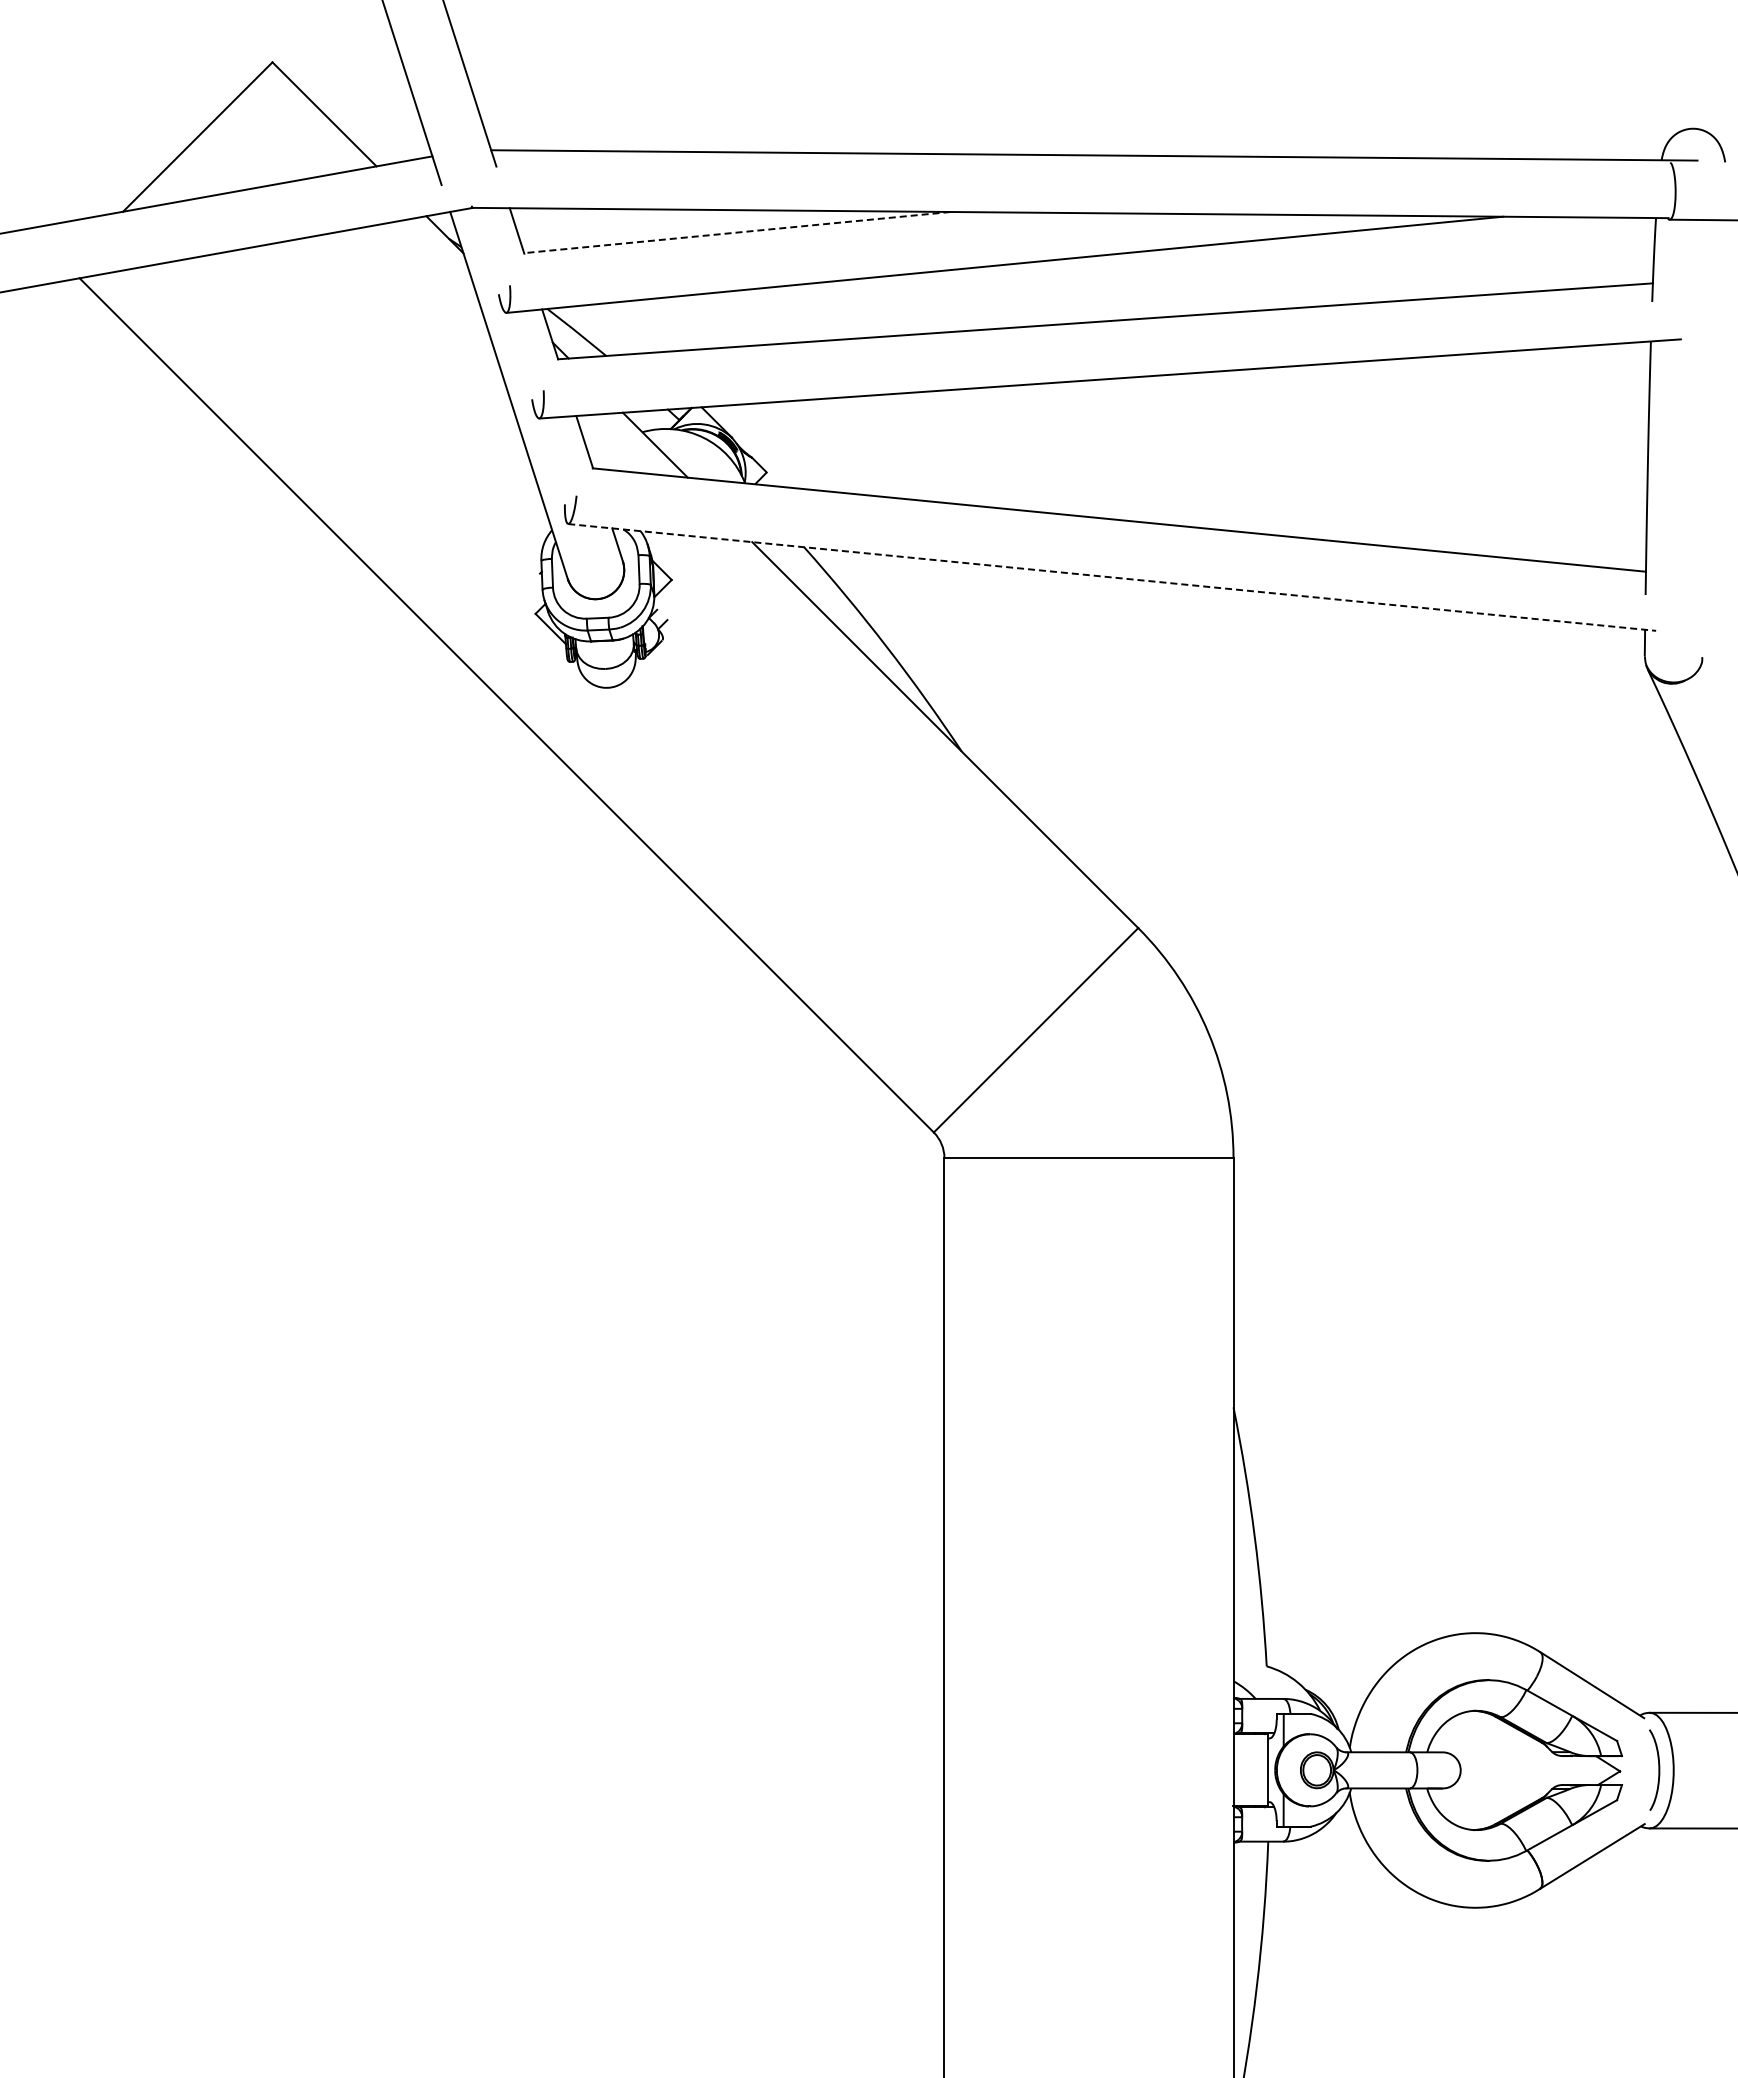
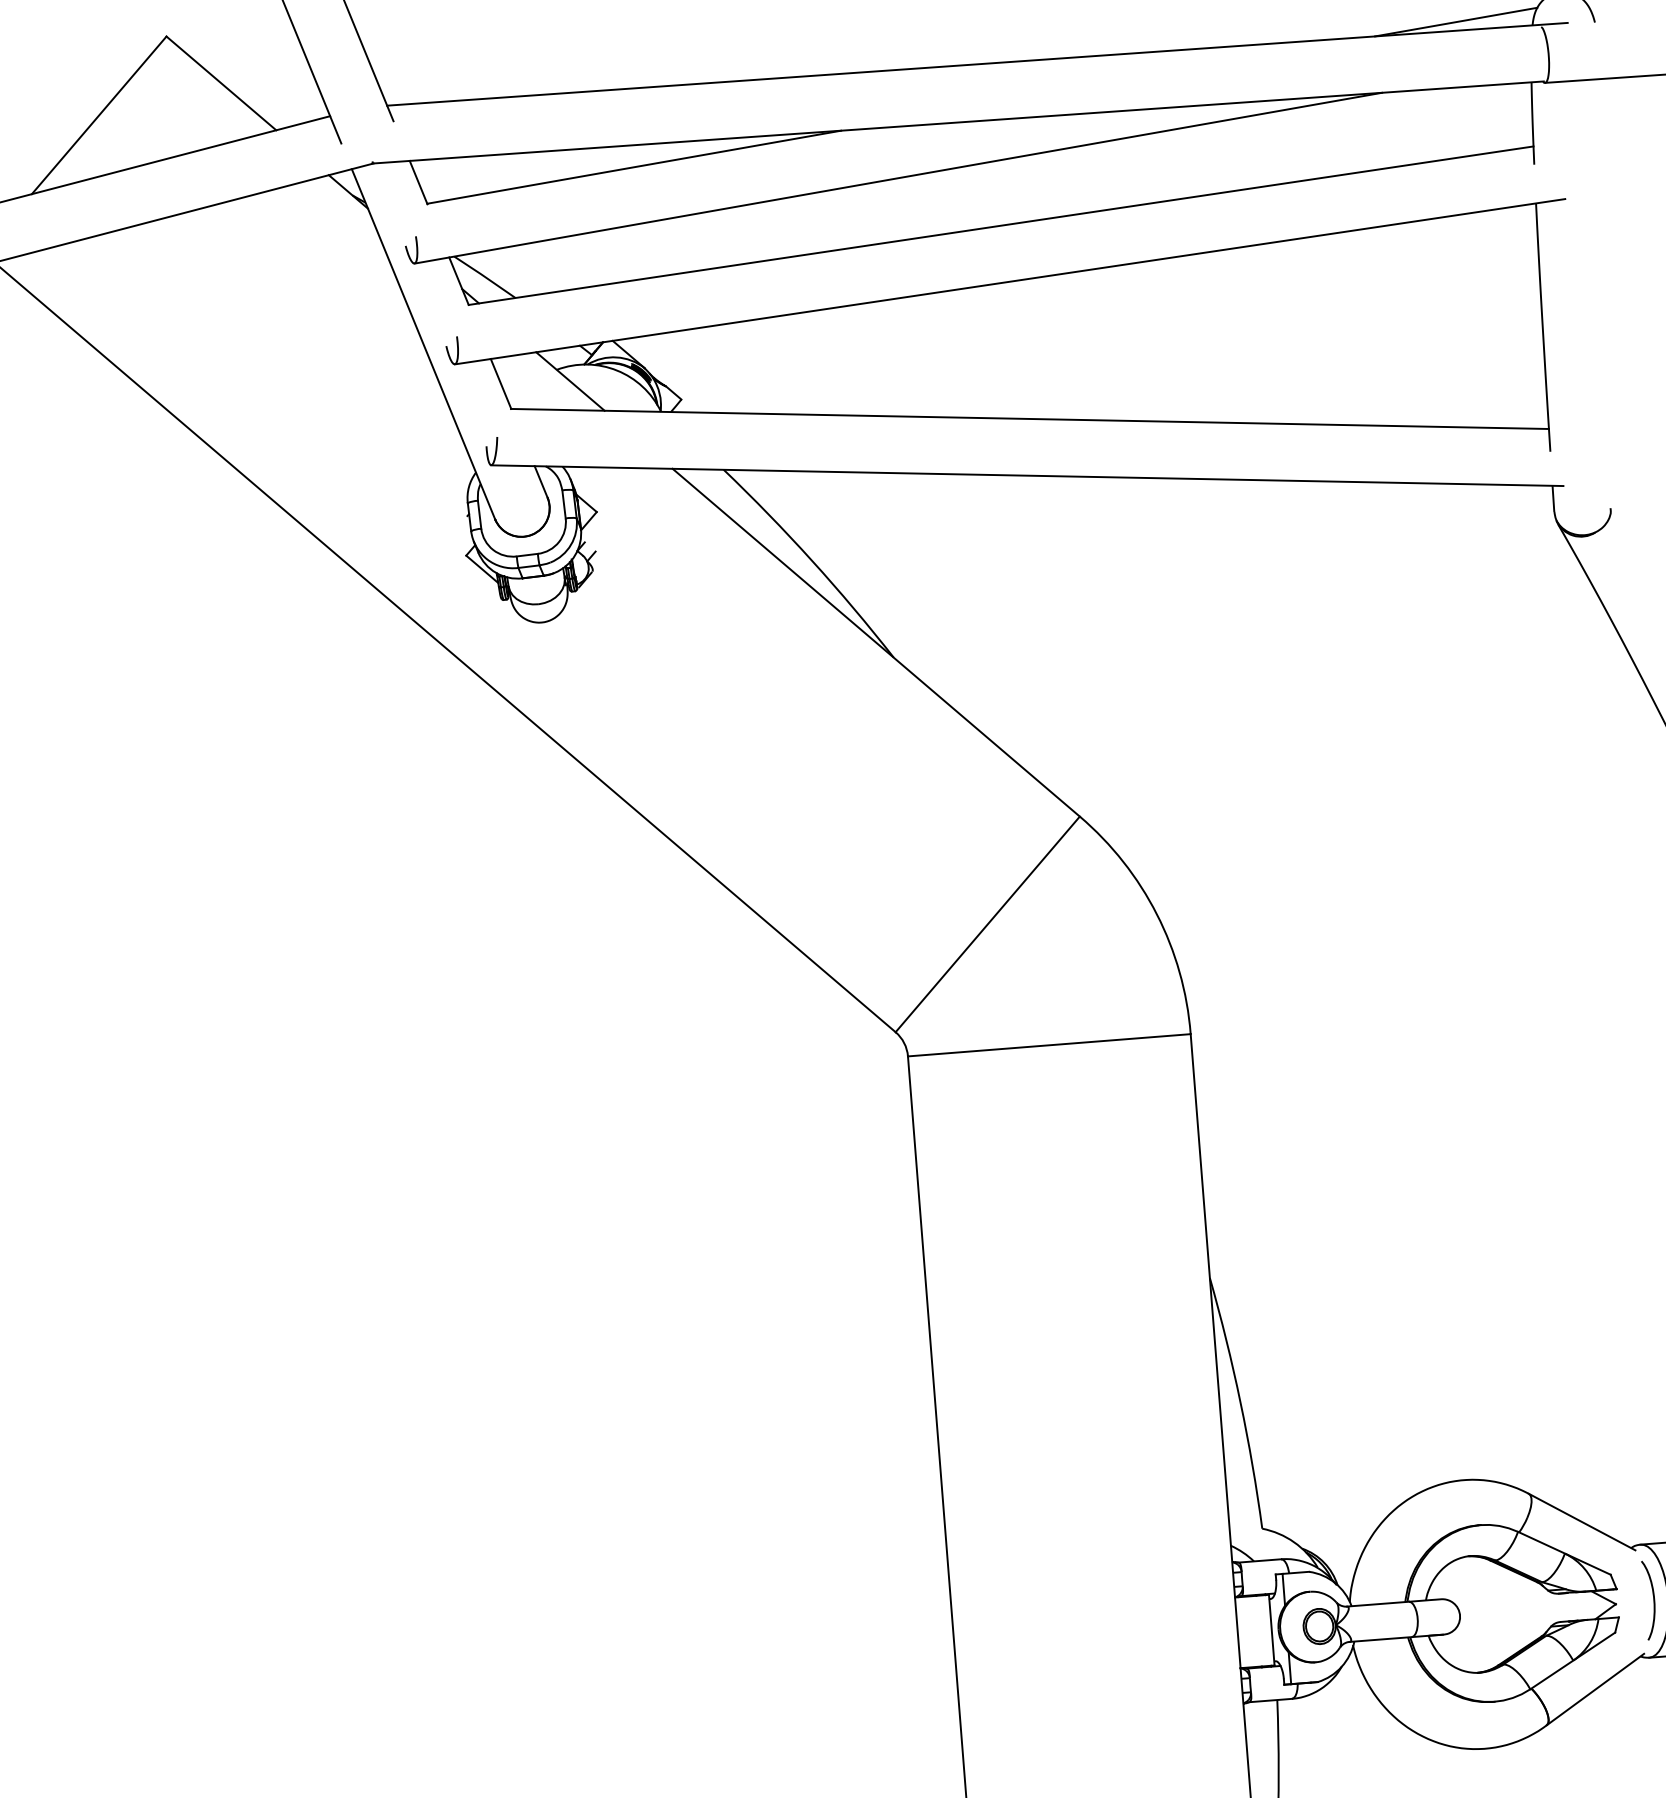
line: (1583, 150) -> (1455, 21), added
line: (736, 232) -> (633, 167), dashed -> solid
line: (1112, 577) -> (1027, 475), dashed -> solid

